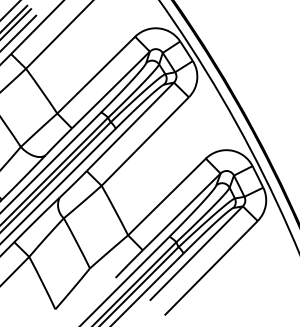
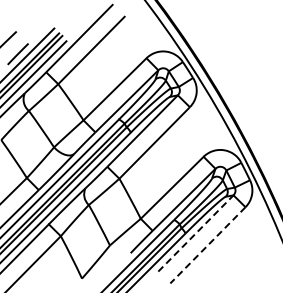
line: (197, 253) -> (196, 233), solid -> dashed
line: (210, 268) -> (207, 245), solid -> dashed

